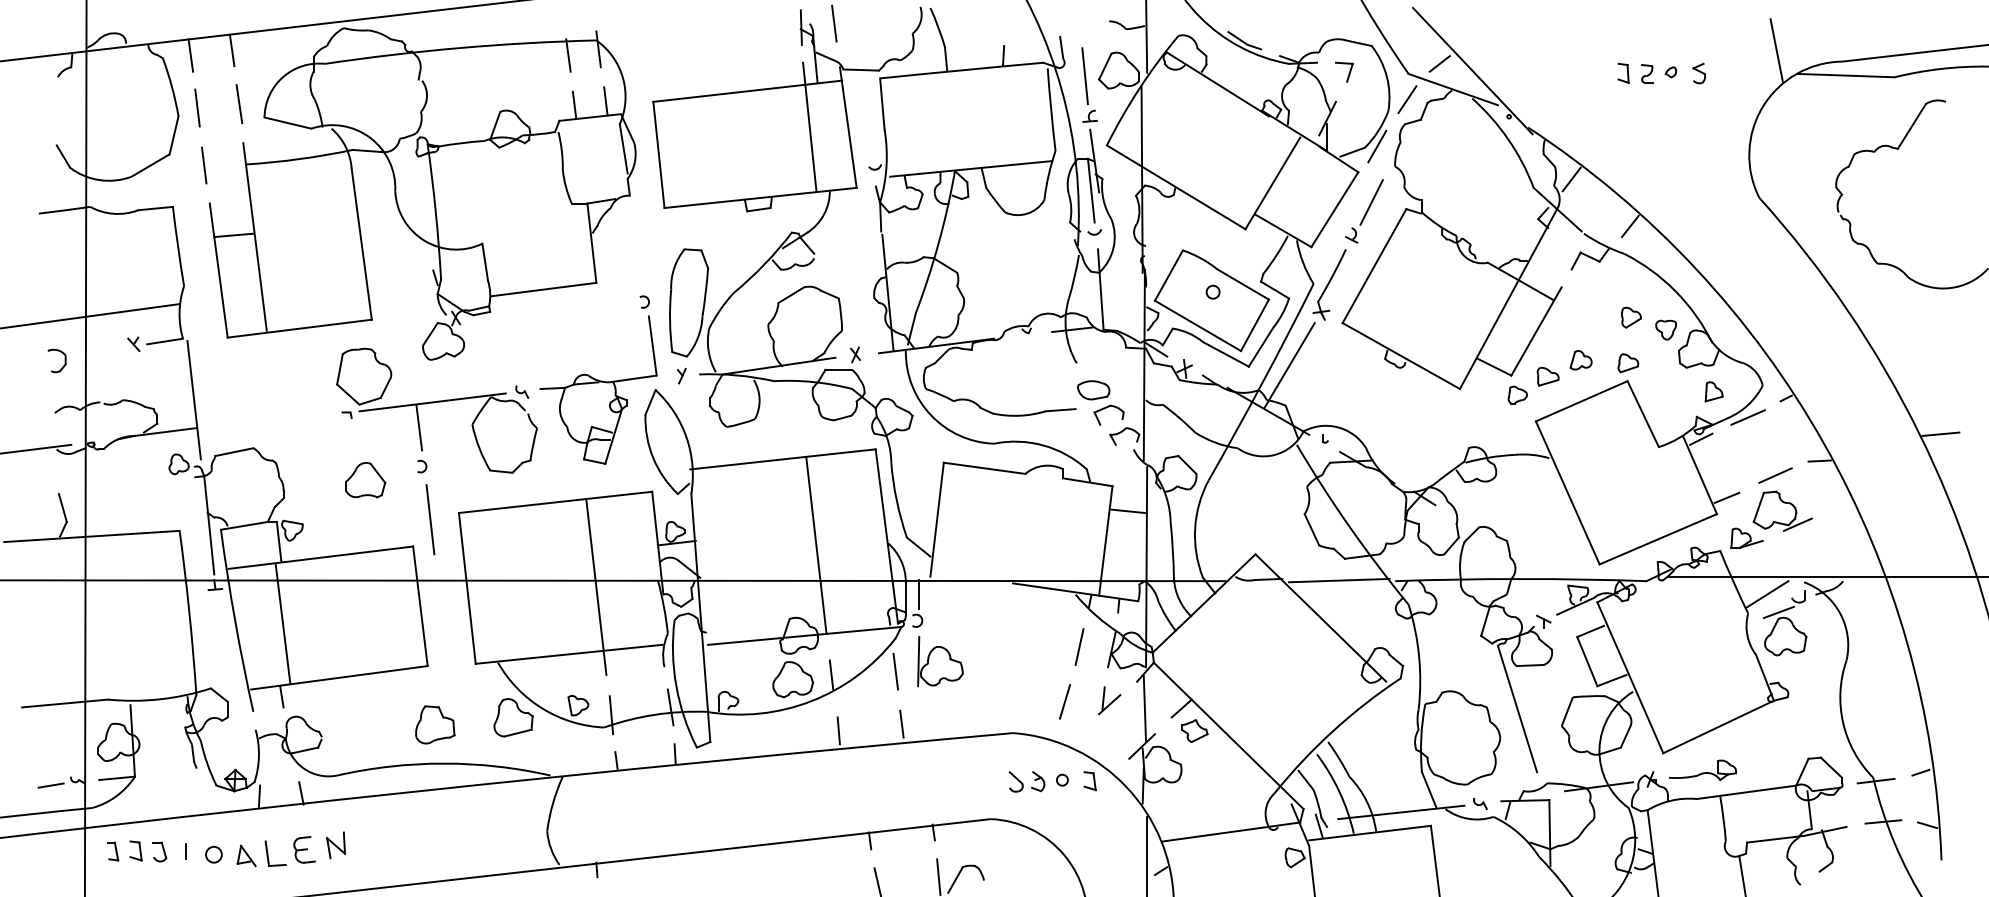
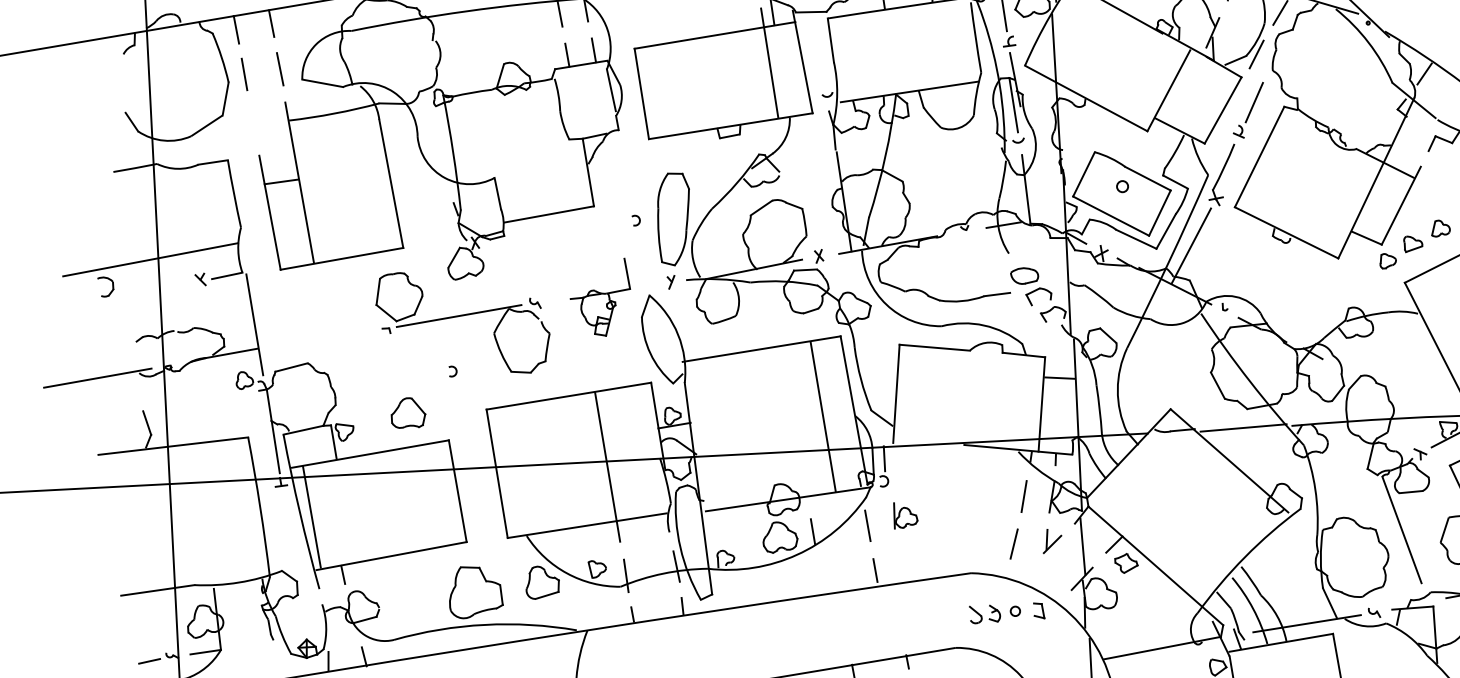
line: (203, 165) -> (252, 123), removed
part: (64, 360) -> (112, 286), moved
part: (598, 389) -> (600, 297), size x0.6
line: (419, 427) -> (448, 338), removed
part: (365, 480) -> (408, 413), moved
line: (430, 519) -> (462, 416), removed
line: (816, 545) -> (823, 416), moved
line: (282, 623) -> (311, 517), moved
part: (940, 661) -> (905, 515), size x0.6
part: (435, 724) -> (476, 591), size x1.6
line: (838, 730) -> (821, 578), removed

